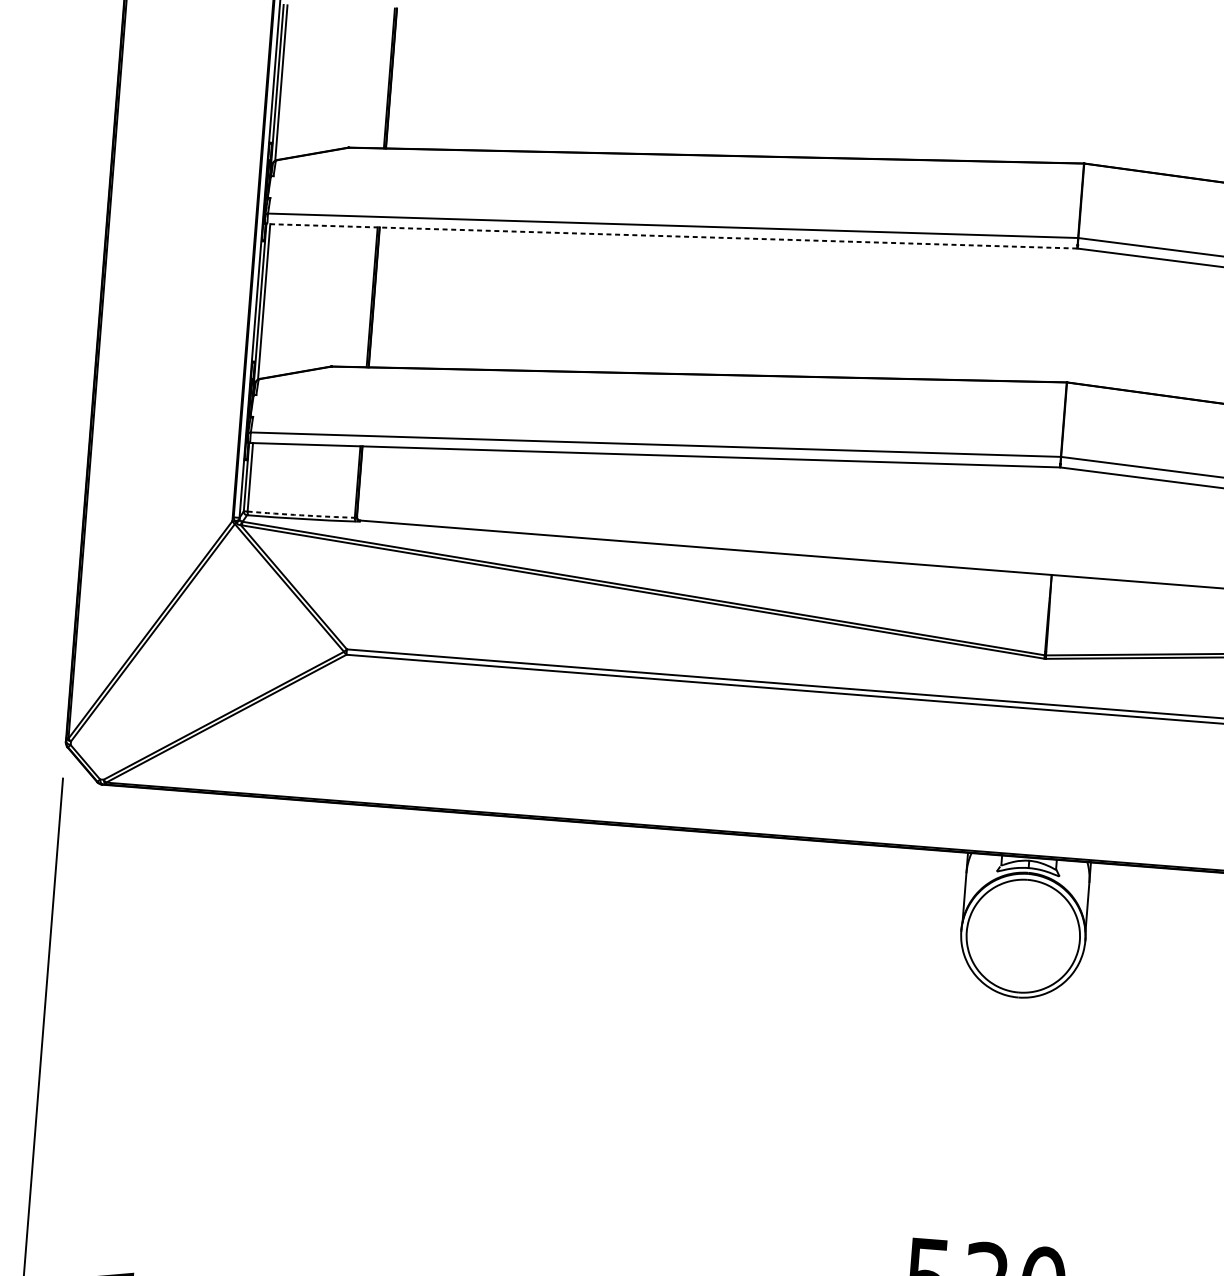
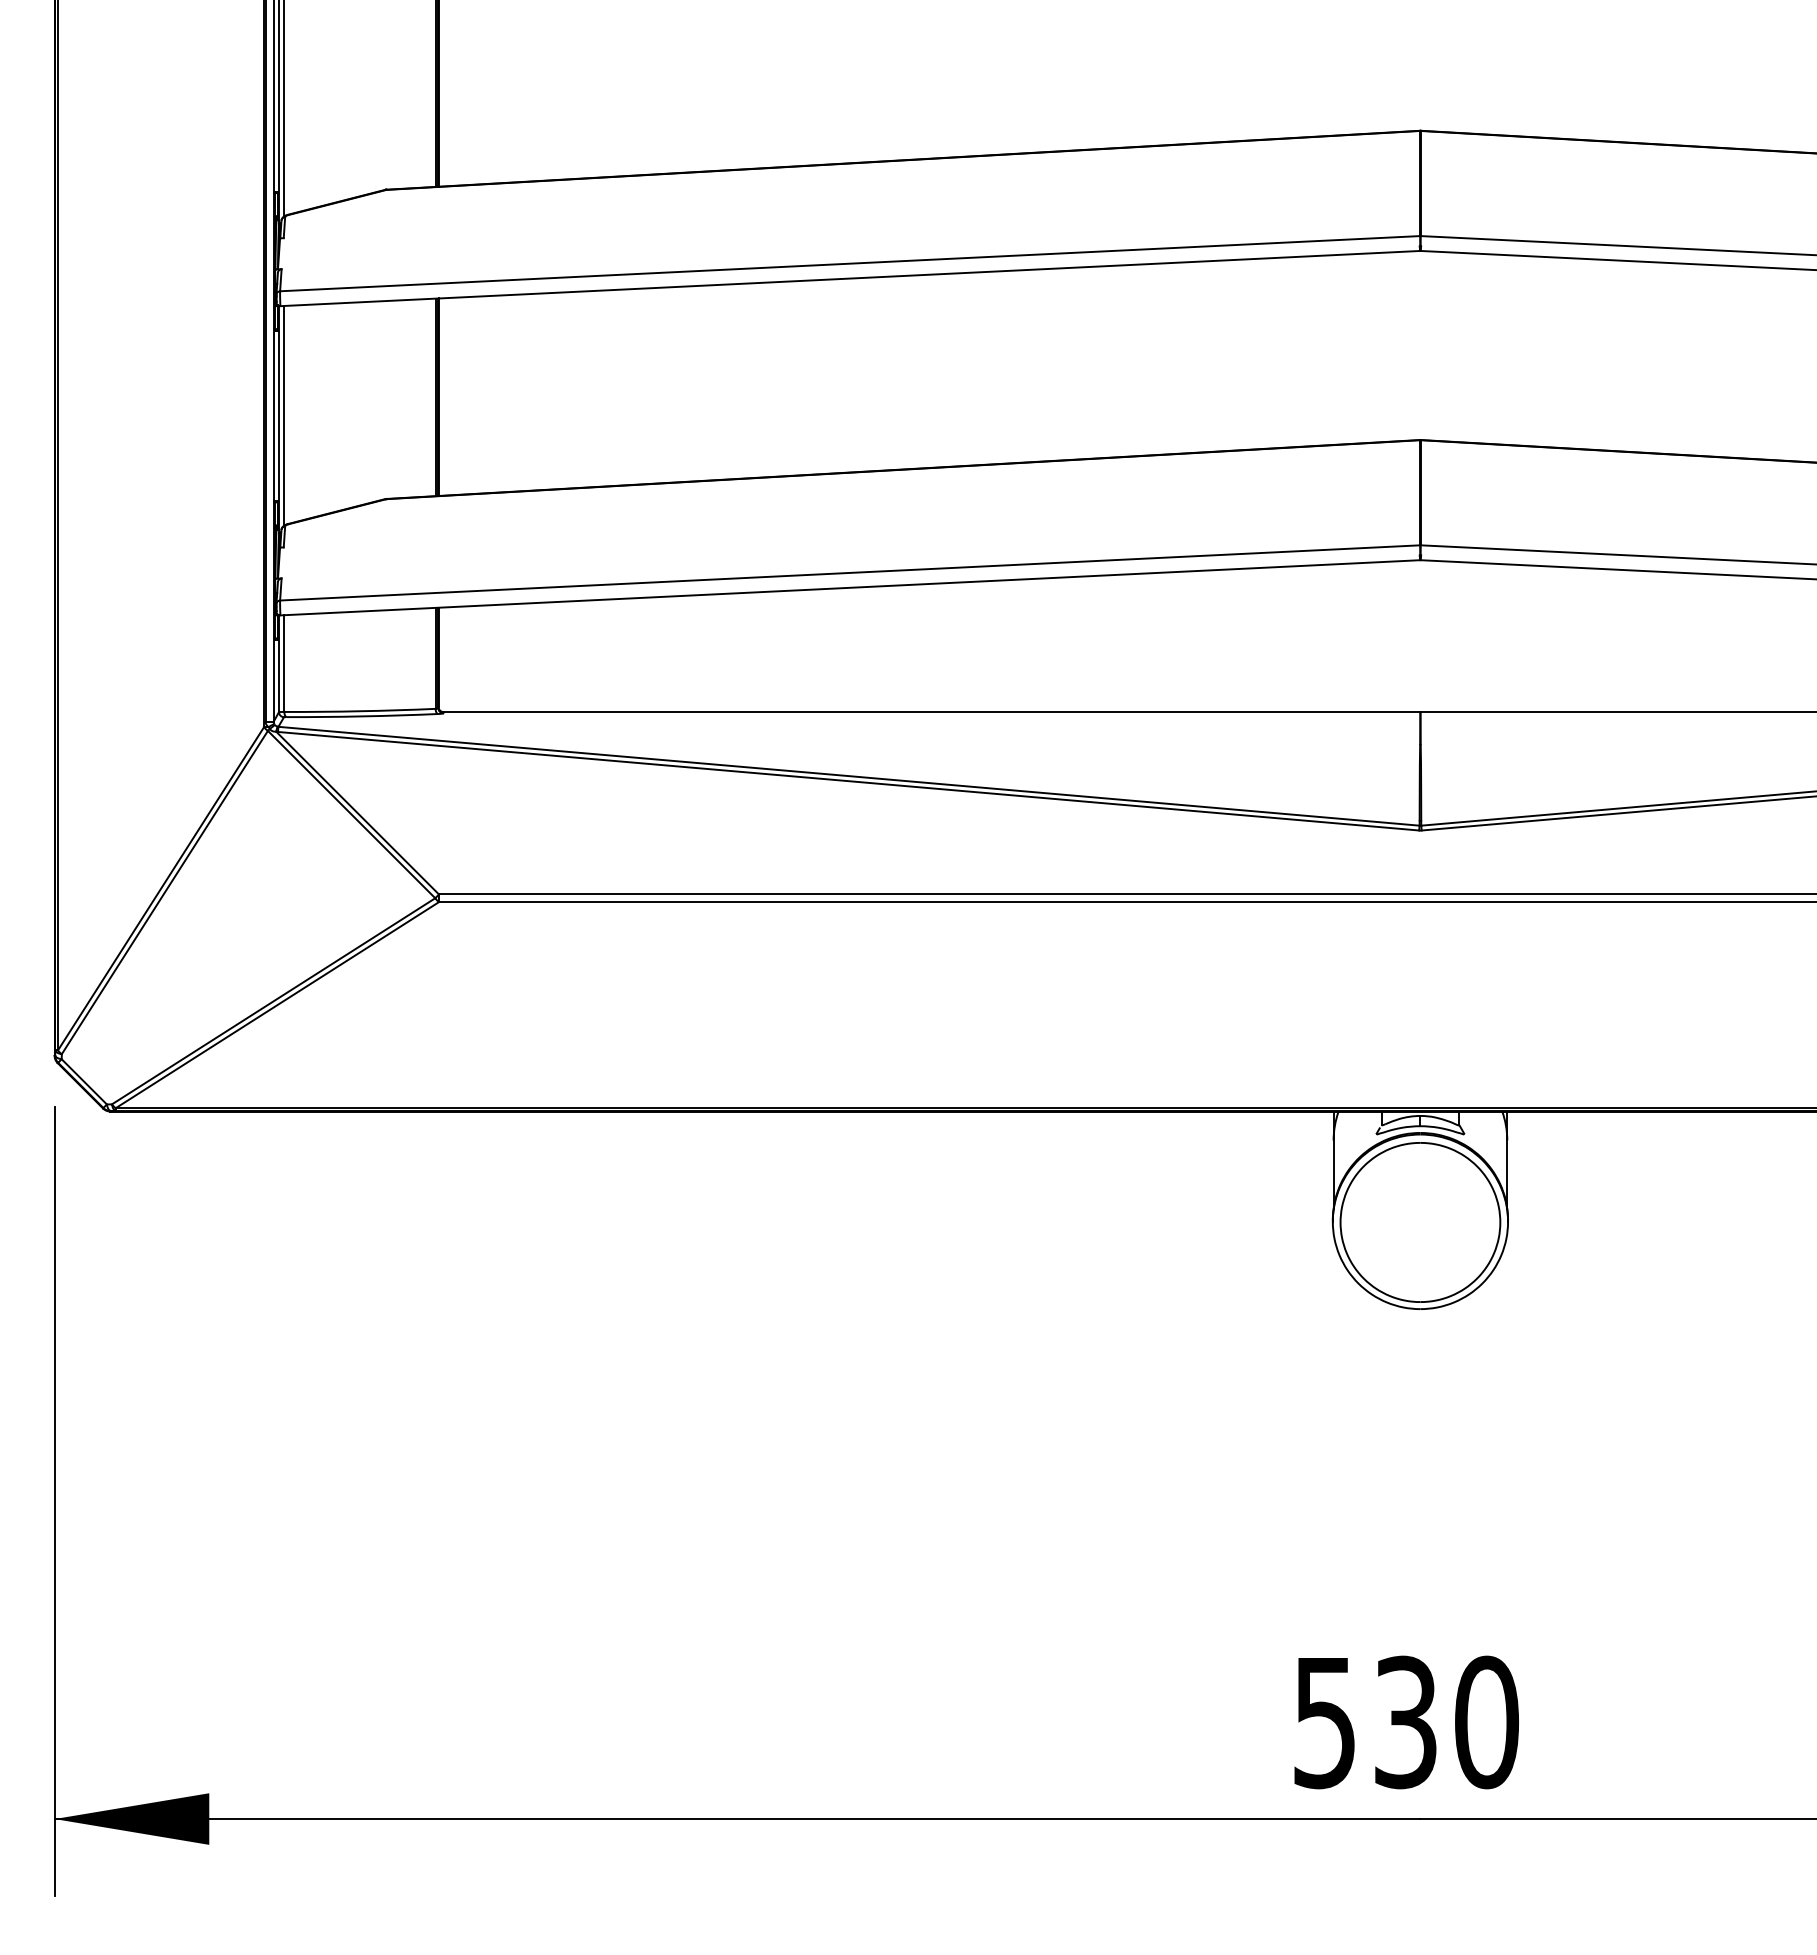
line: (672, 236) -> (850, 278), dashed -> solid
arc: (301, 515) -> (360, 711), dashed -> solid

